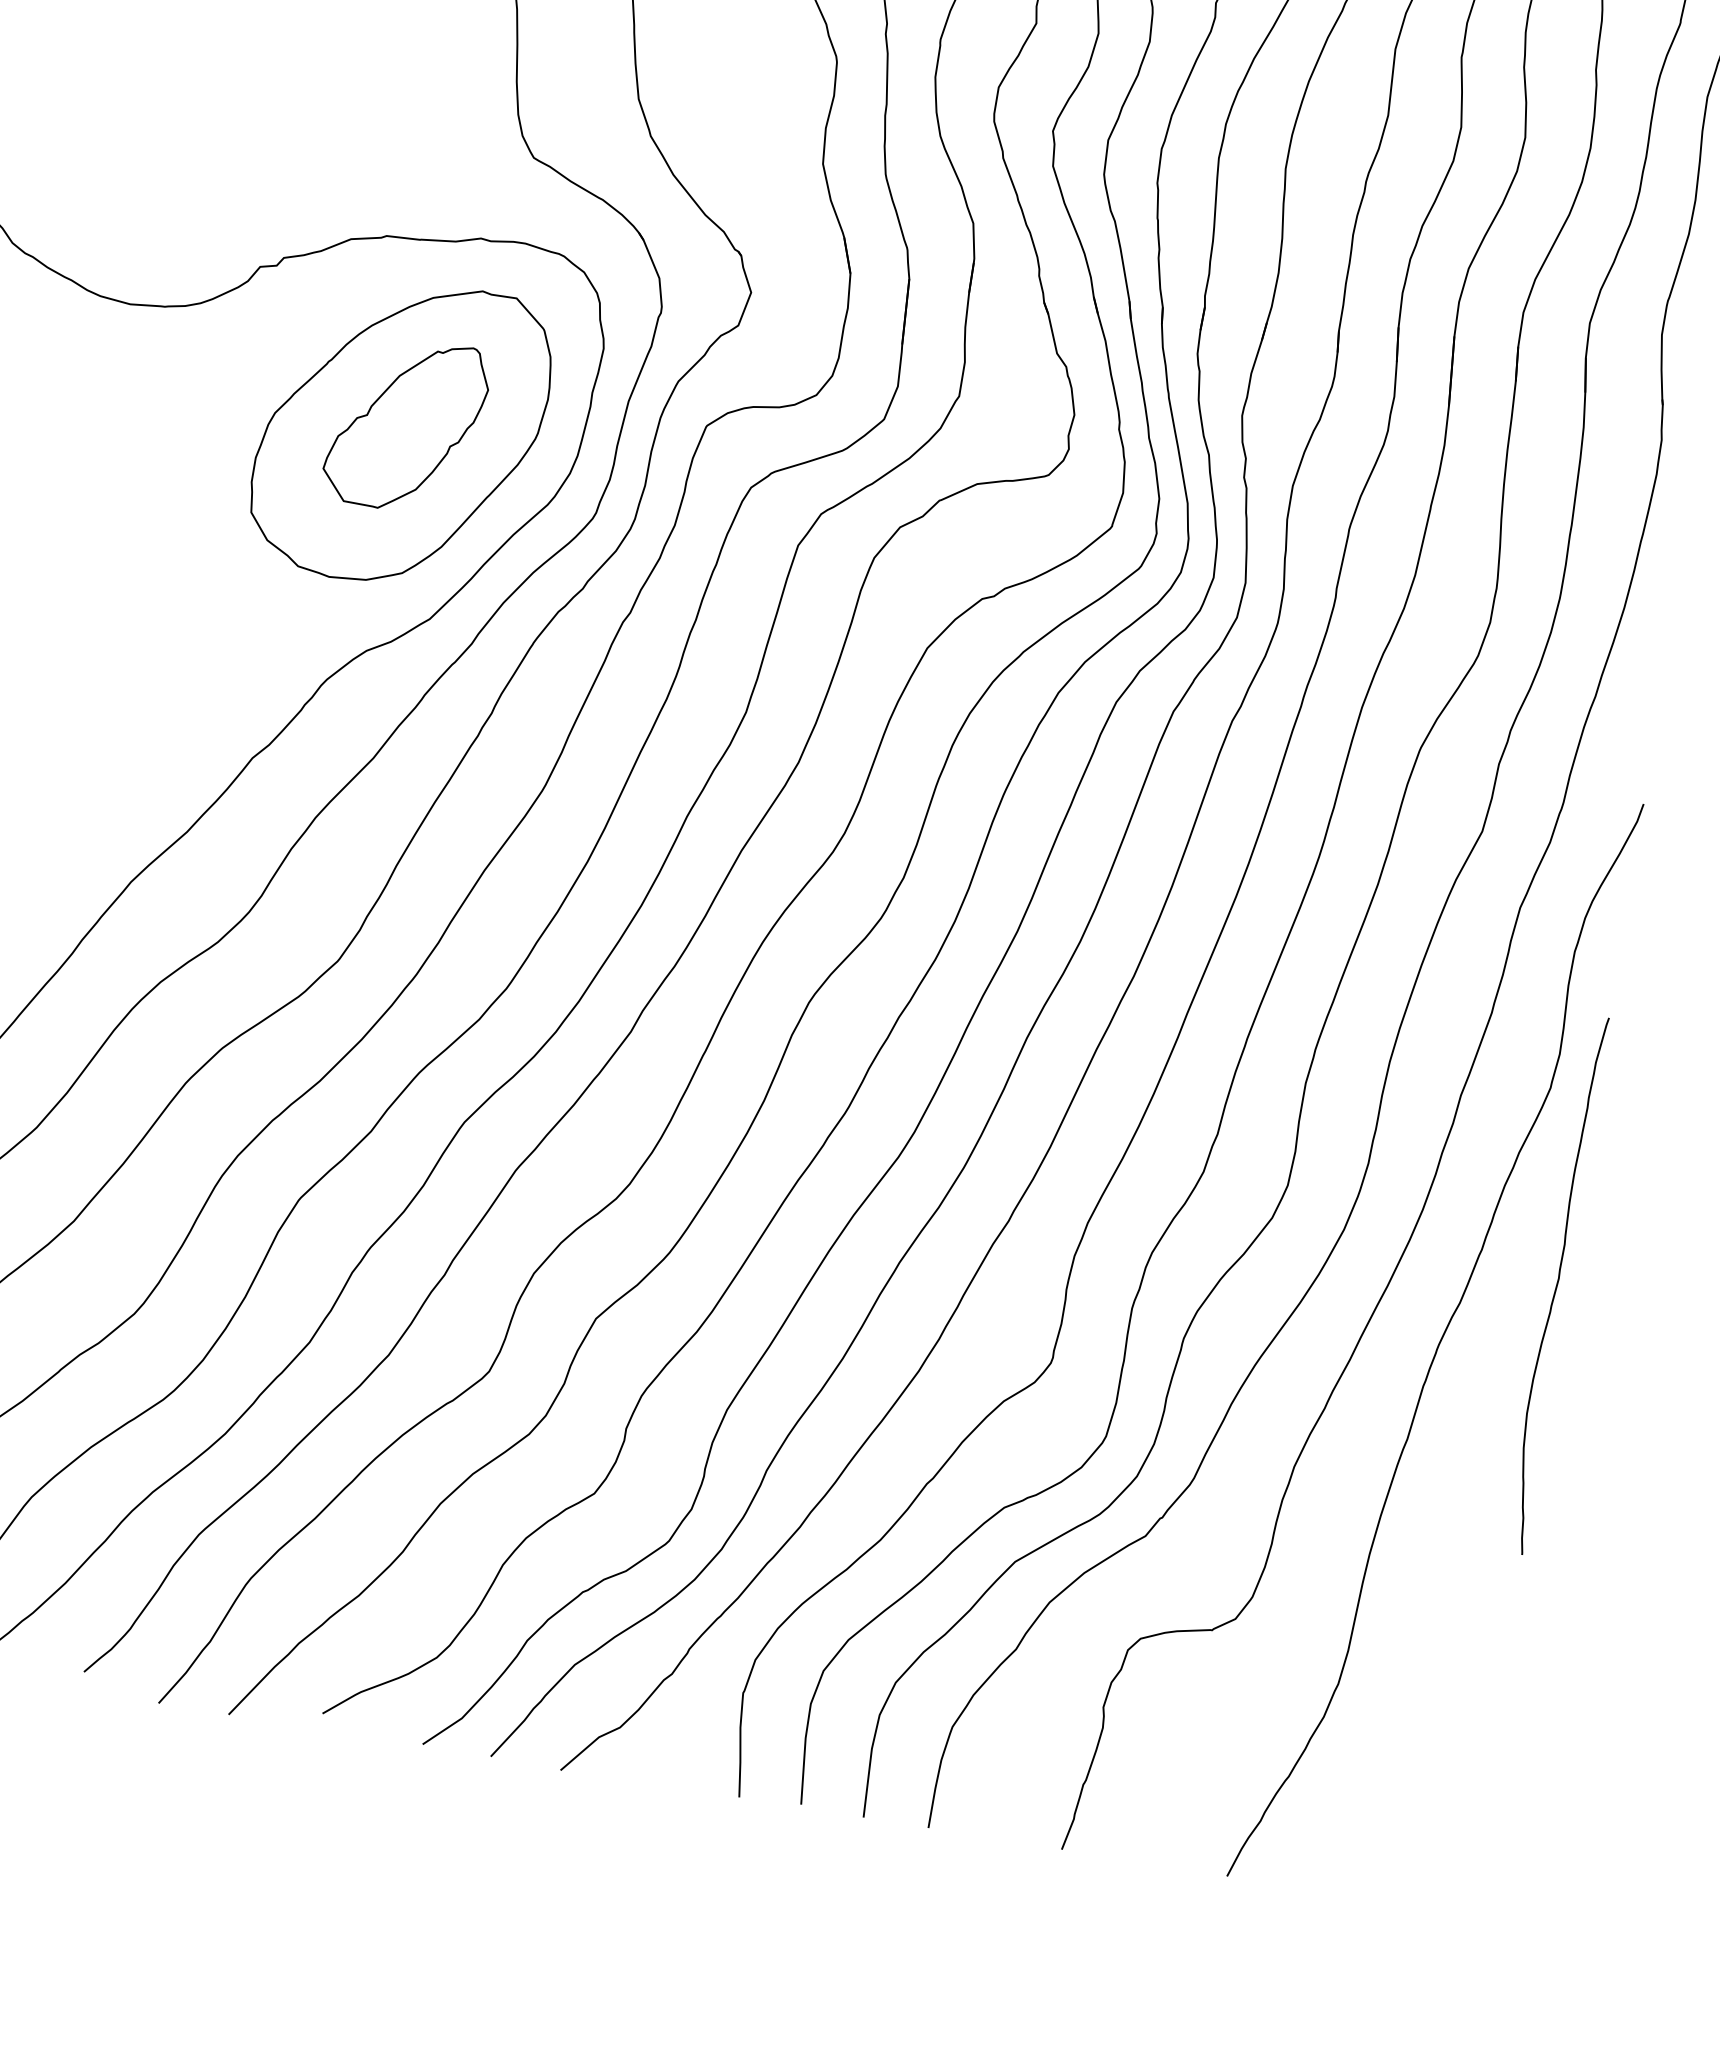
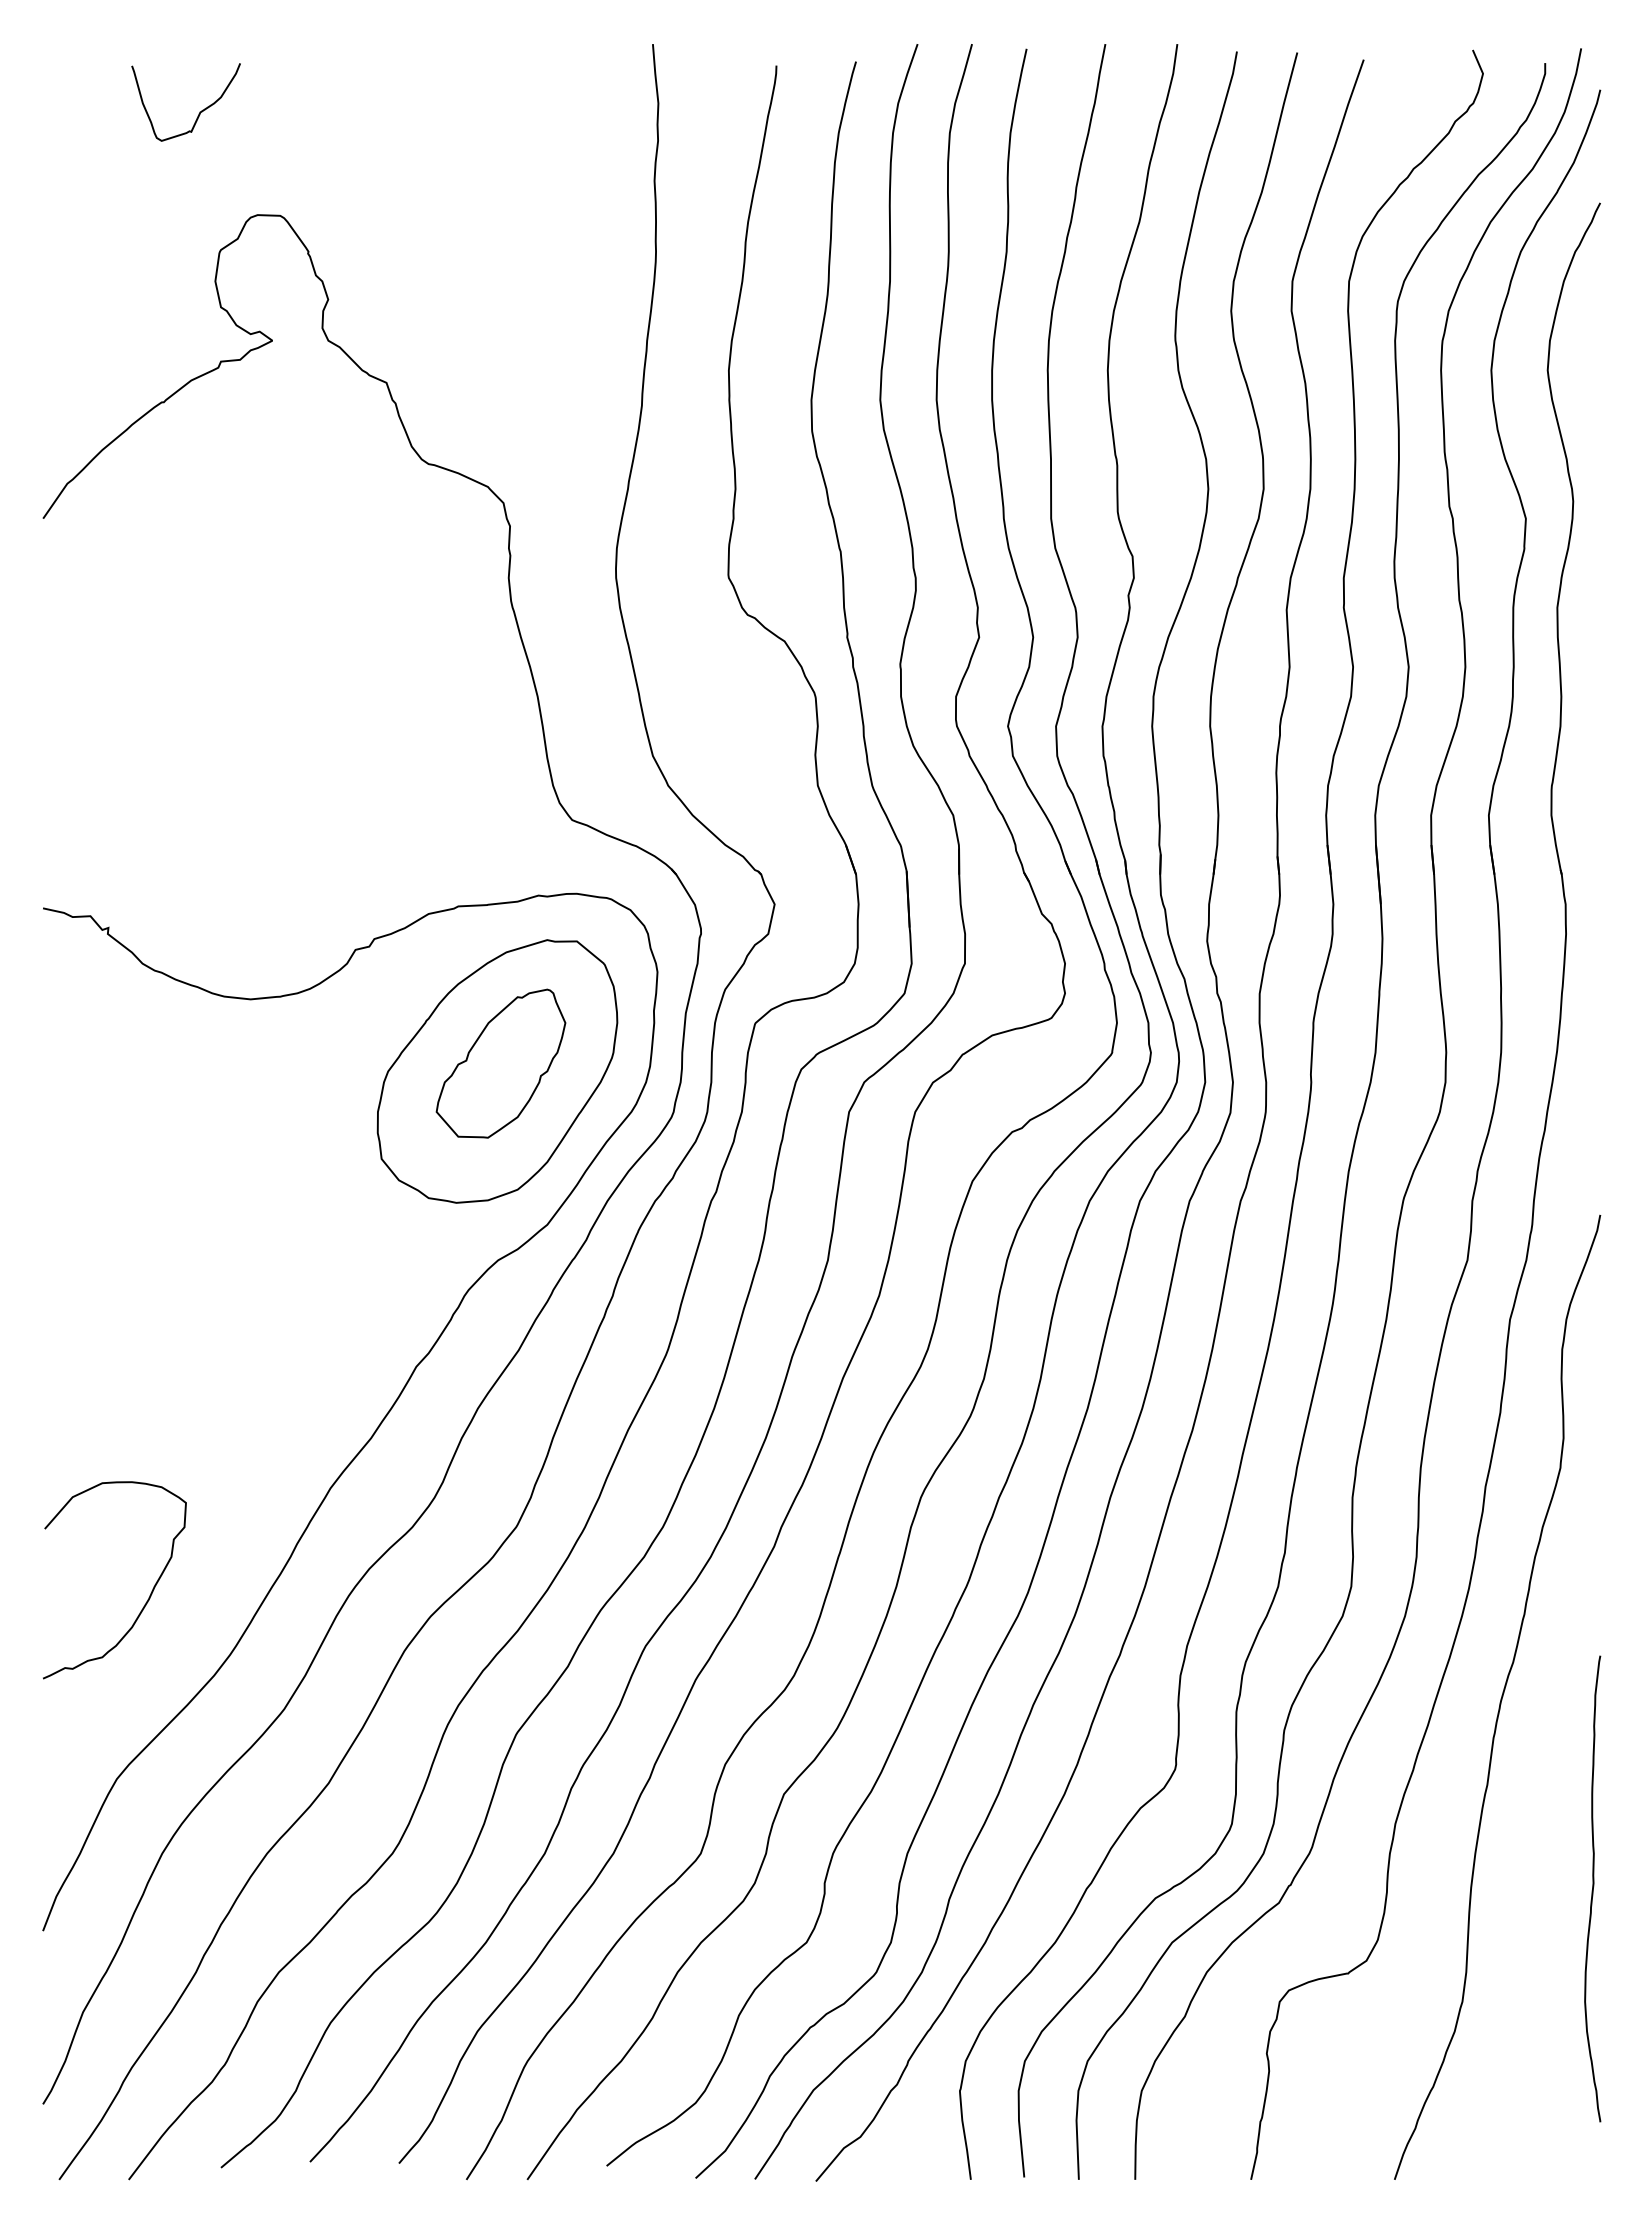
curve: (1556, 1284) -> (1592, 1888), moved

